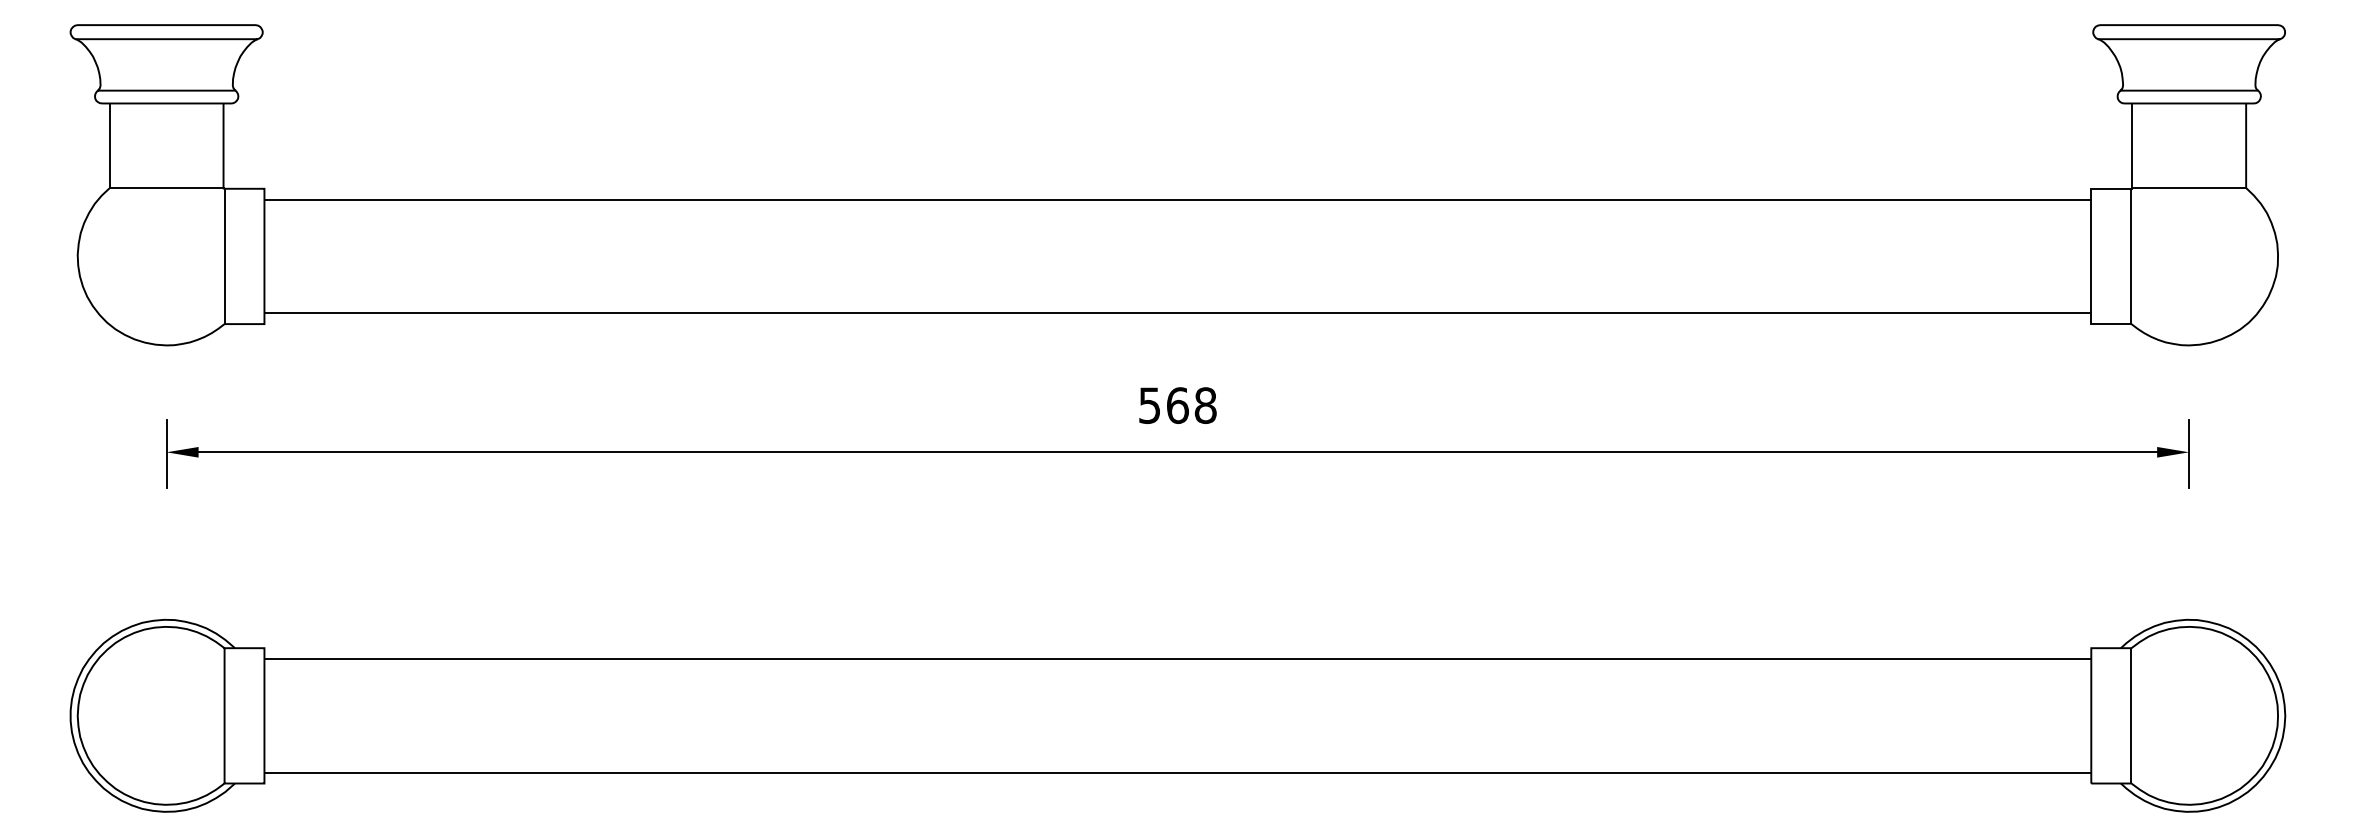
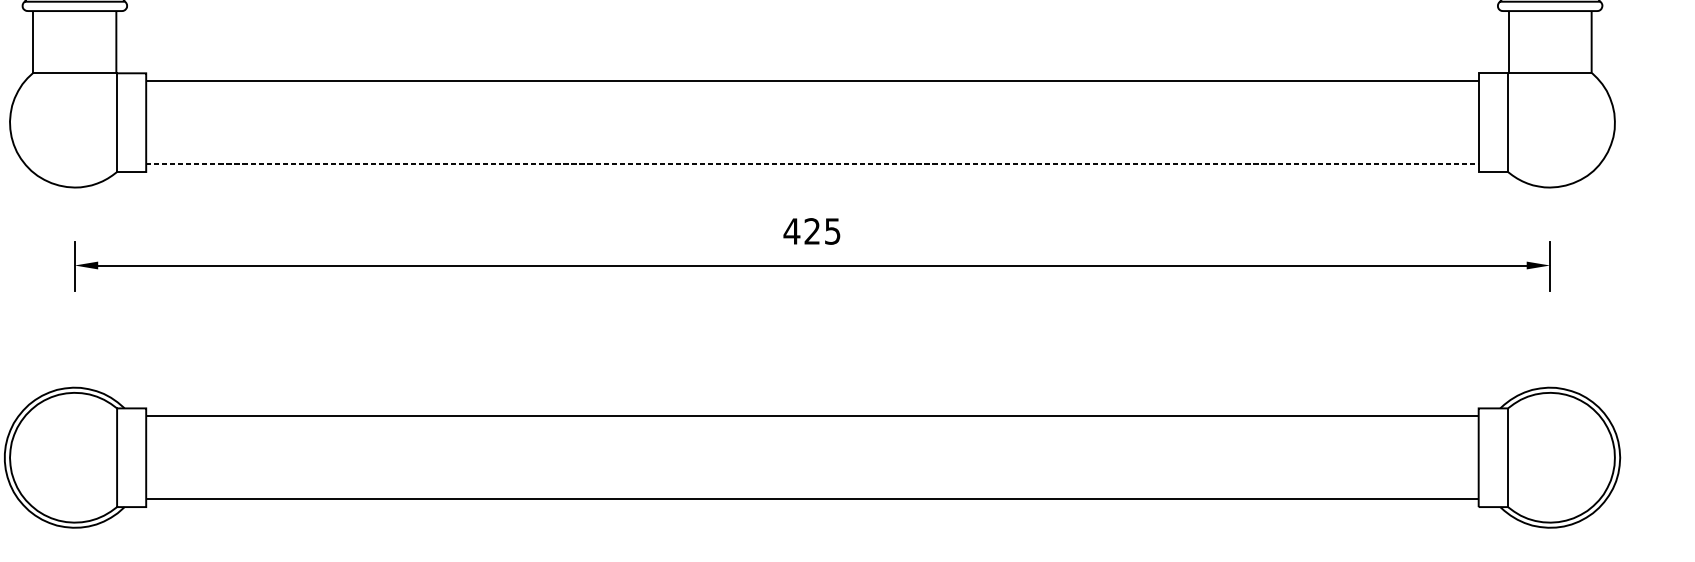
line: (1178, 313) -> (812, 164), solid -> dashed
text: (1177, 405) -> (812, 231), 568 -> 425

